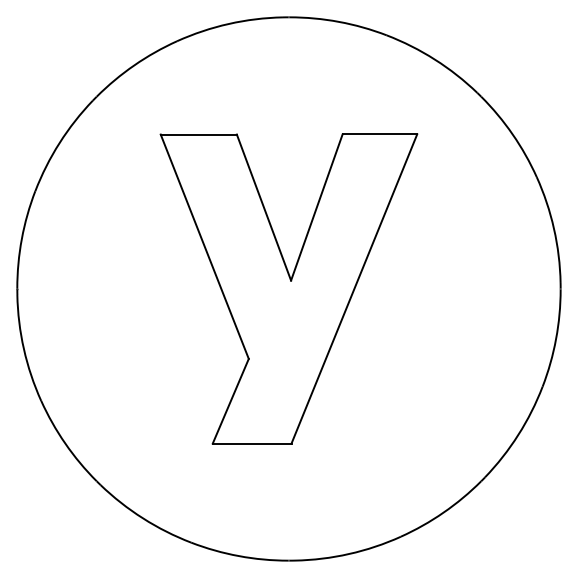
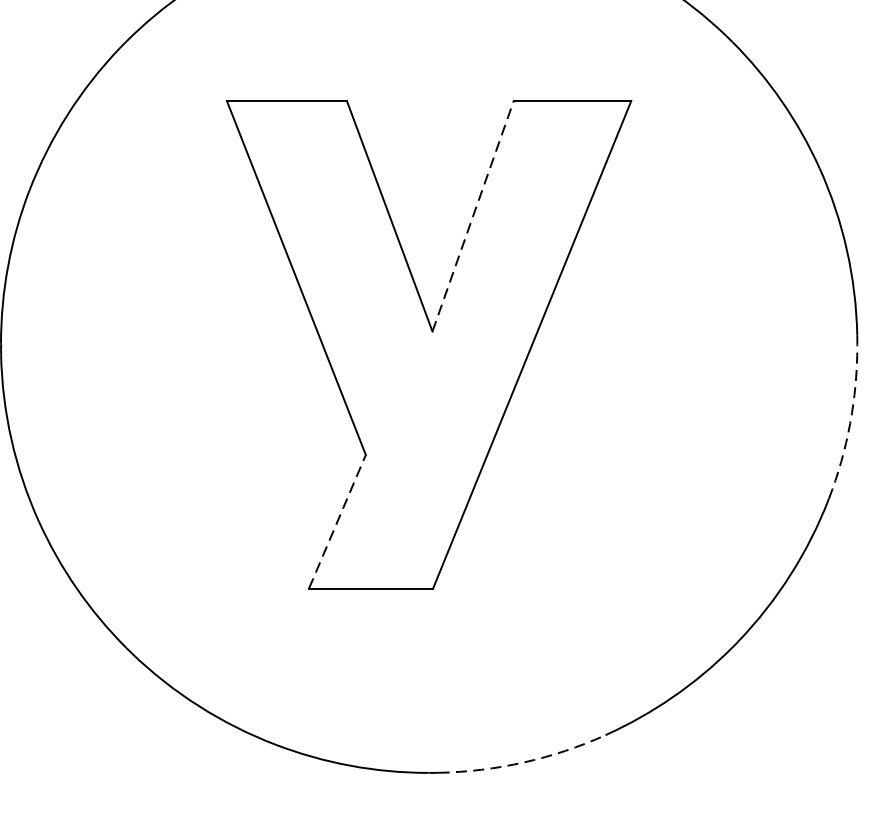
line: (316, 207) -> (472, 216), solid -> dashed
arc: (556, 338) -> (850, 422), solid -> dashed
line: (230, 400) -> (337, 520), solid -> dashed
arc: (349, 554) -> (524, 763), solid -> dashed

